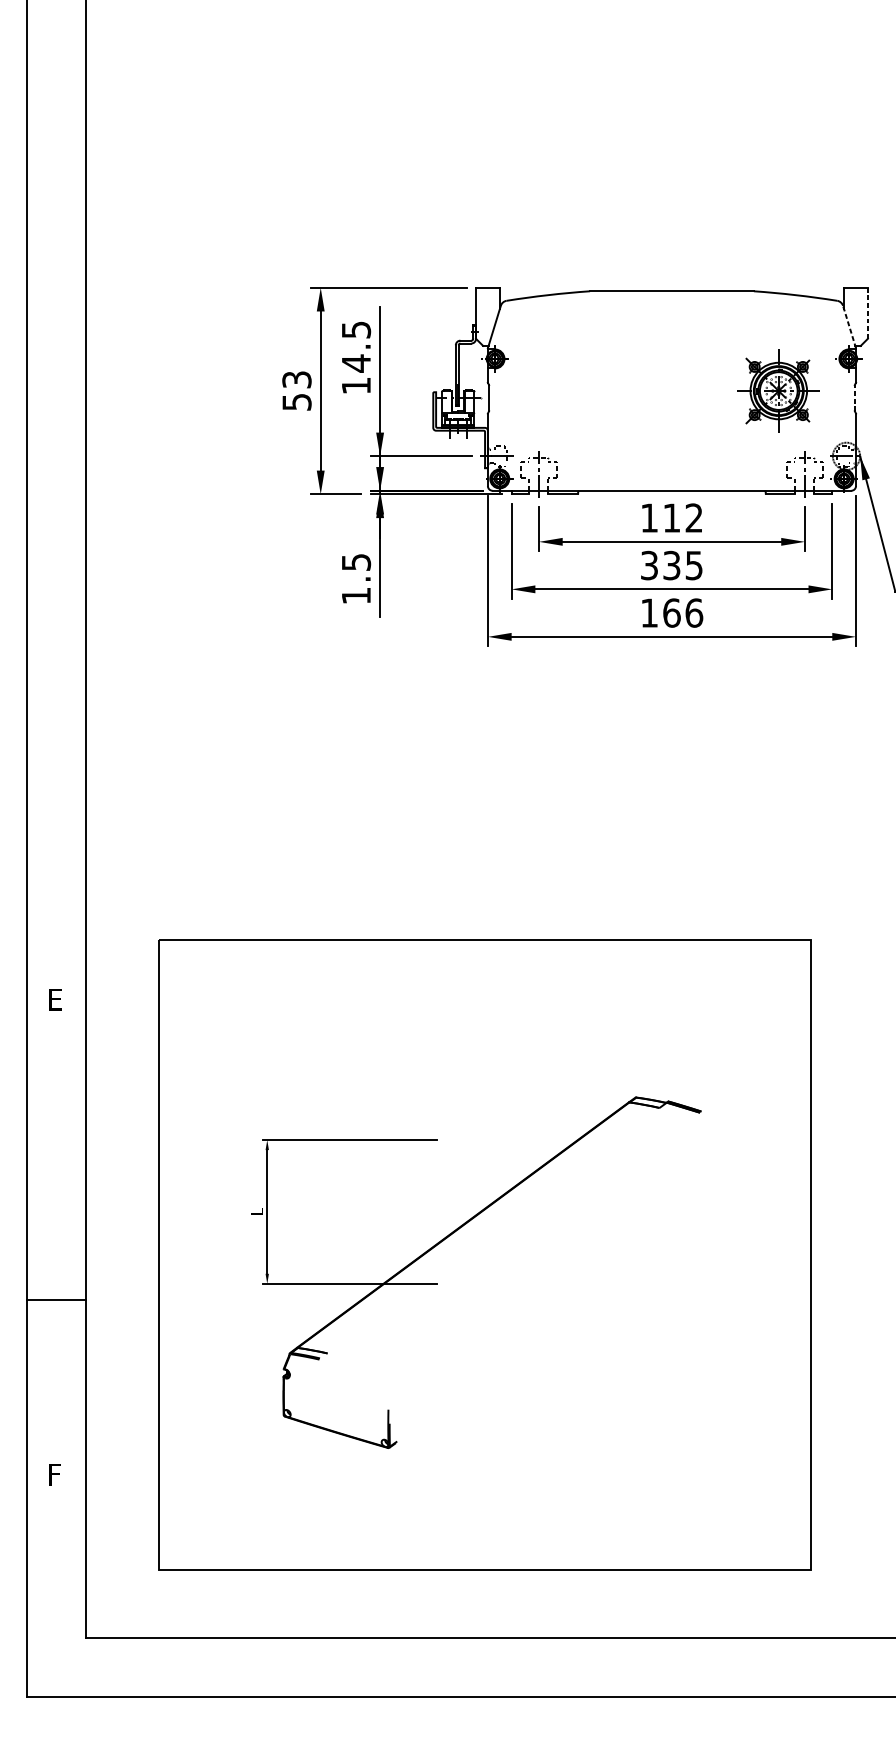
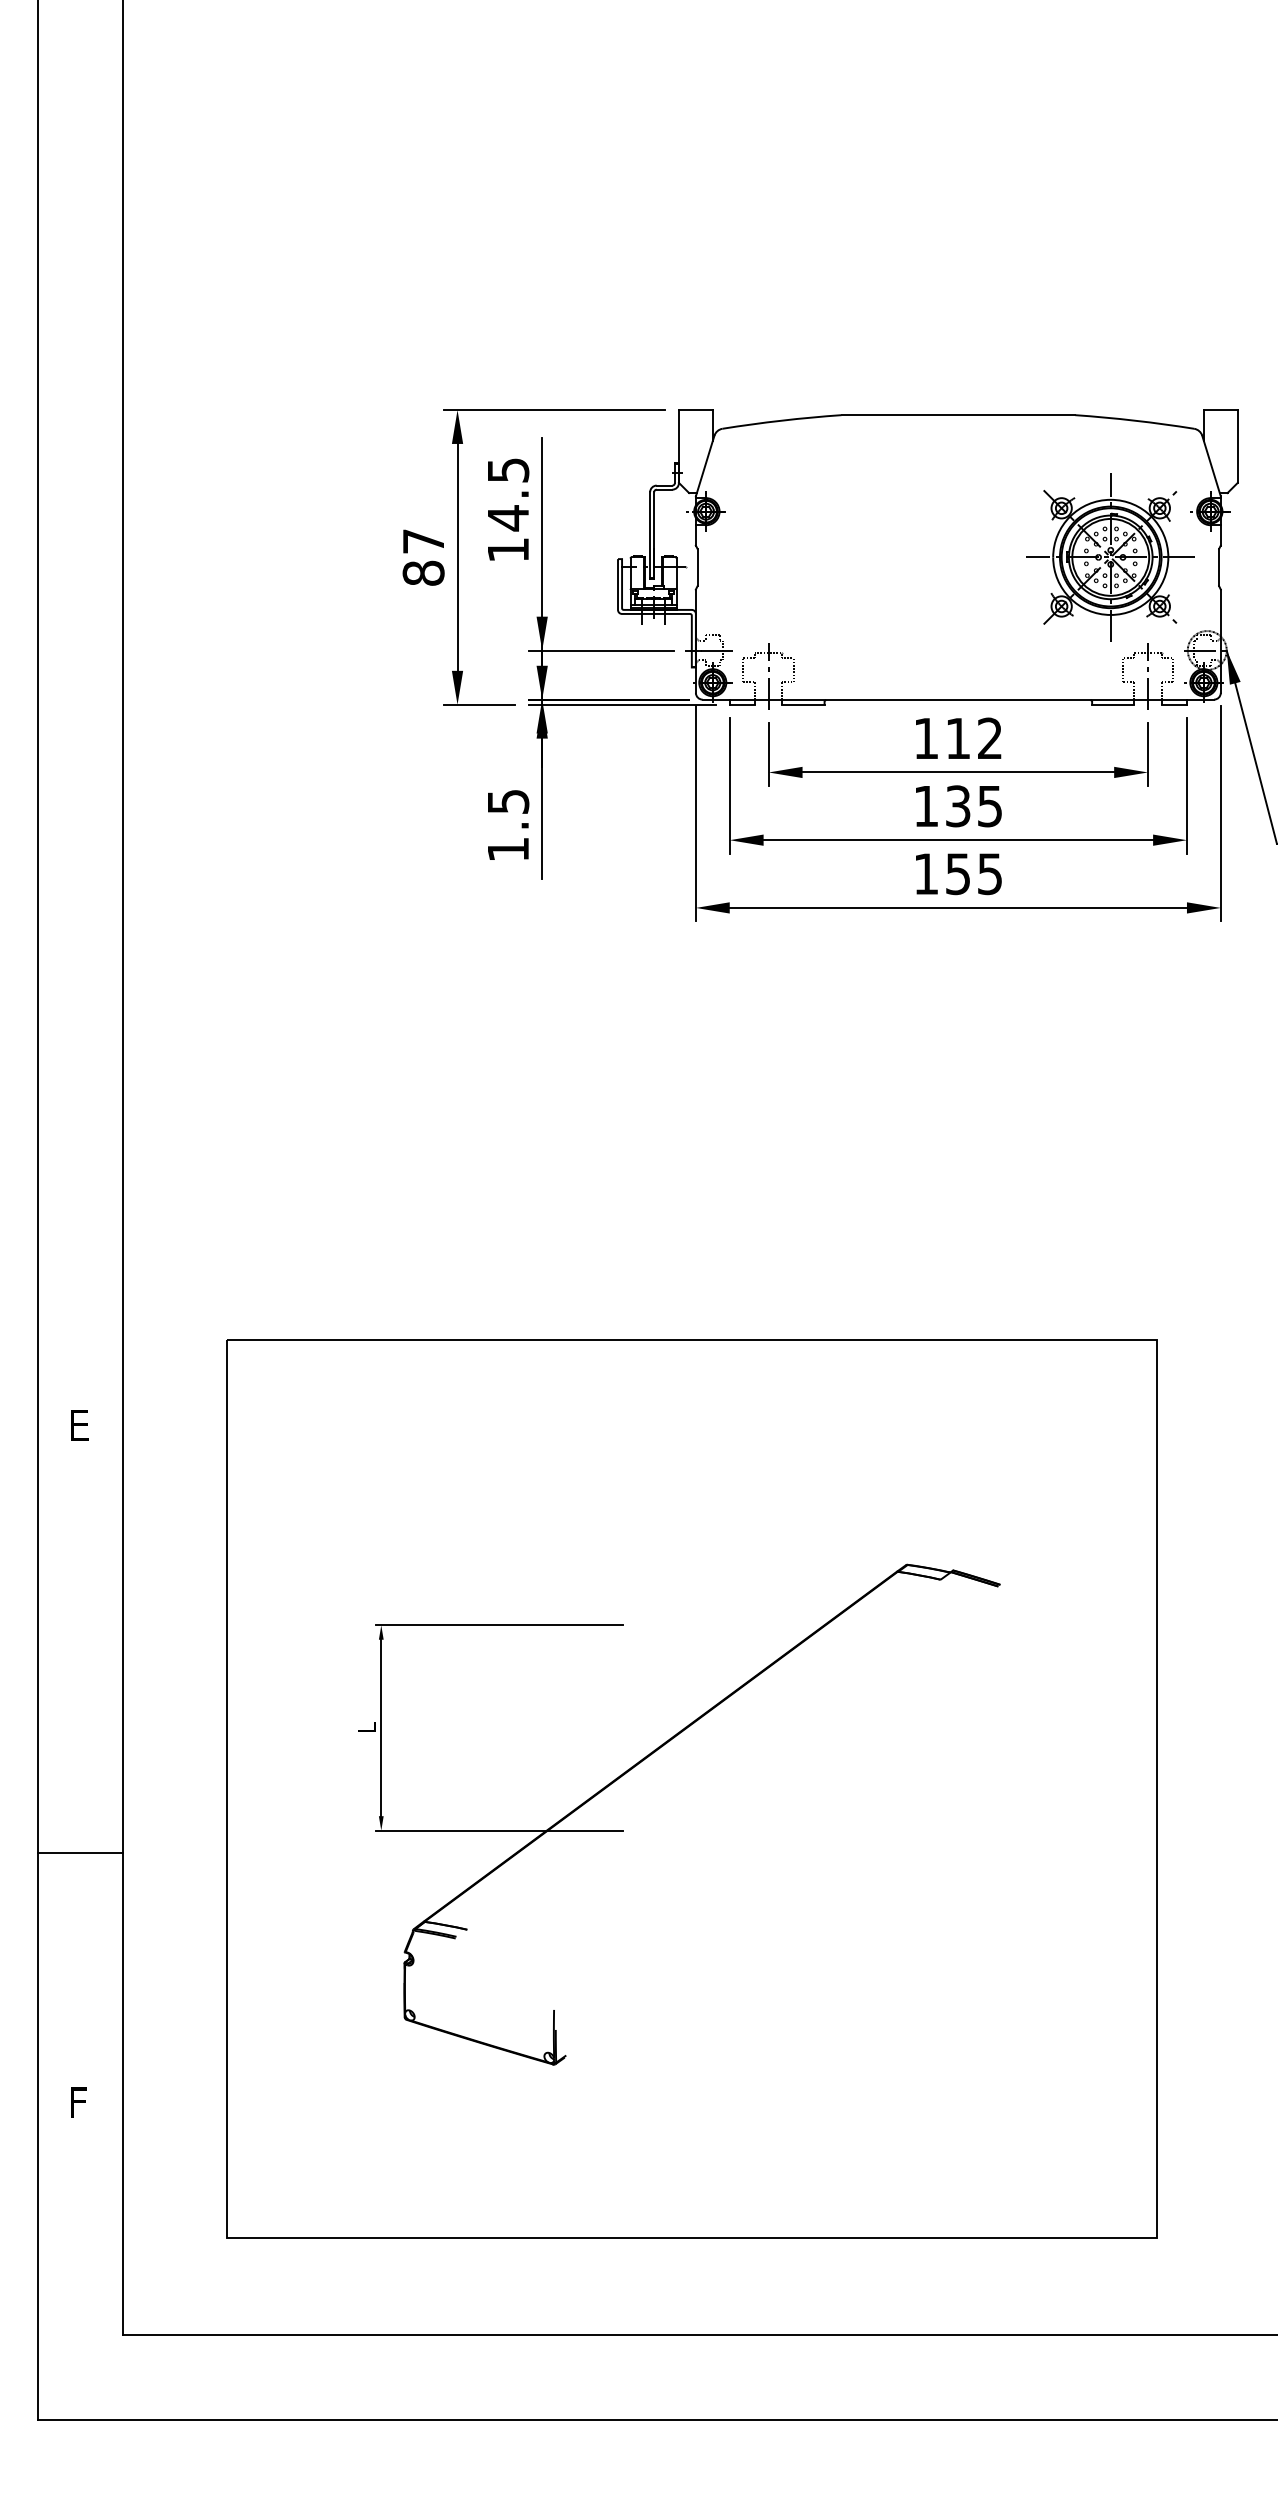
line: (867, 313) -> (1237, 446), dashed -> solid
line: (849, 327) -> (1211, 466), dashed -> solid
text: (296, 391) -> (423, 557), 53 -> 87
part: (778, 391) -> (1110, 557), size x1.43
line: (855, 398) -> (1219, 567), dashed -> solid
text: (649, 565) -> (926, 806), 335 -> 135
text: (683, 613) -> (974, 874), 166 -> 155

